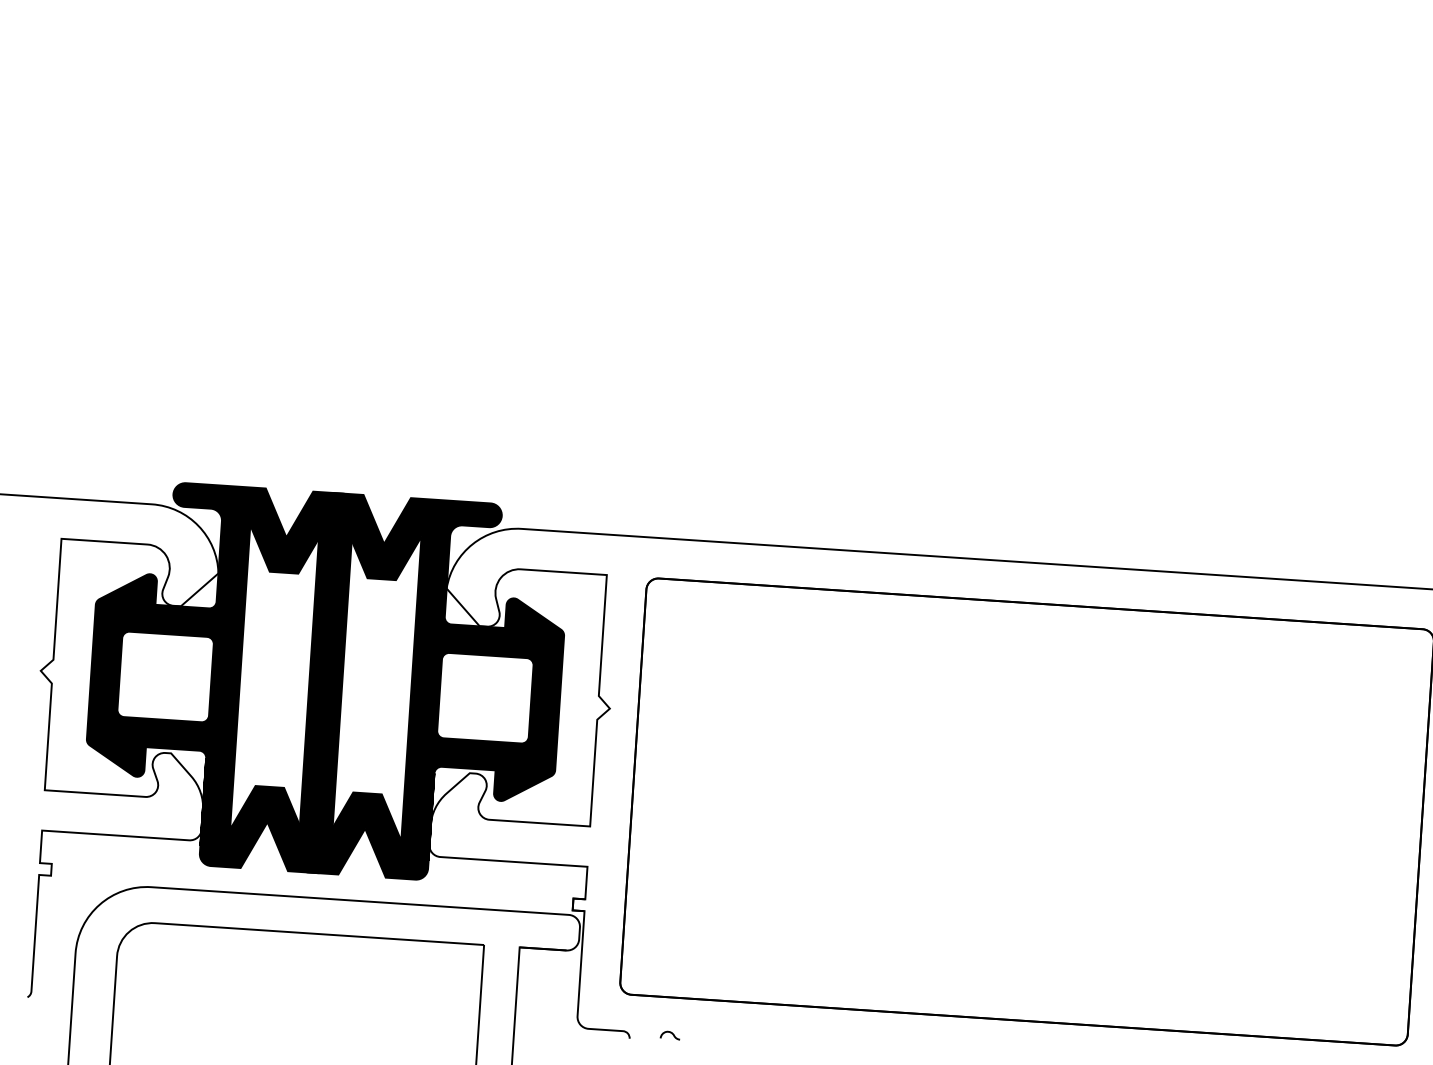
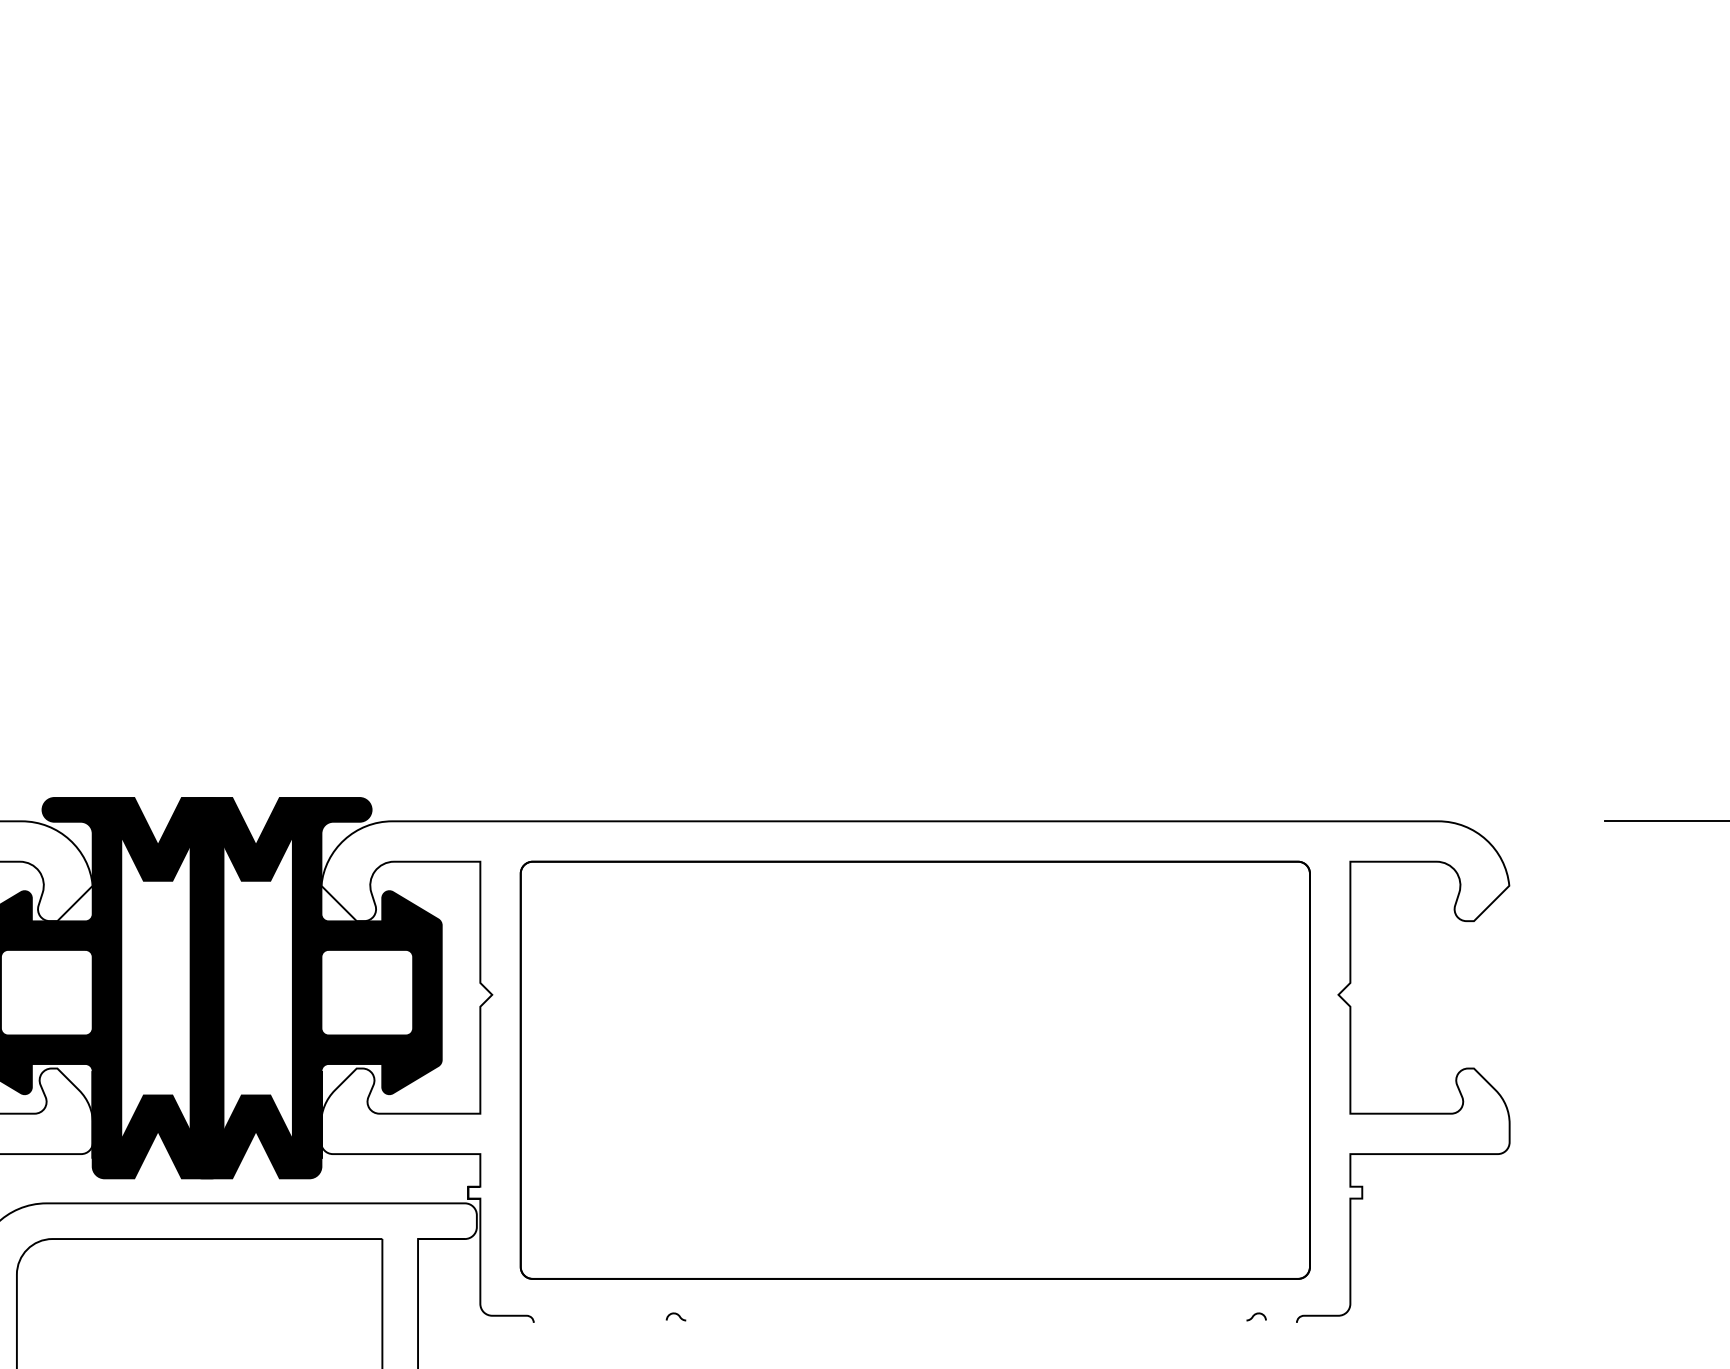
curve: (669, 1032) -> (675, 1314), moved

